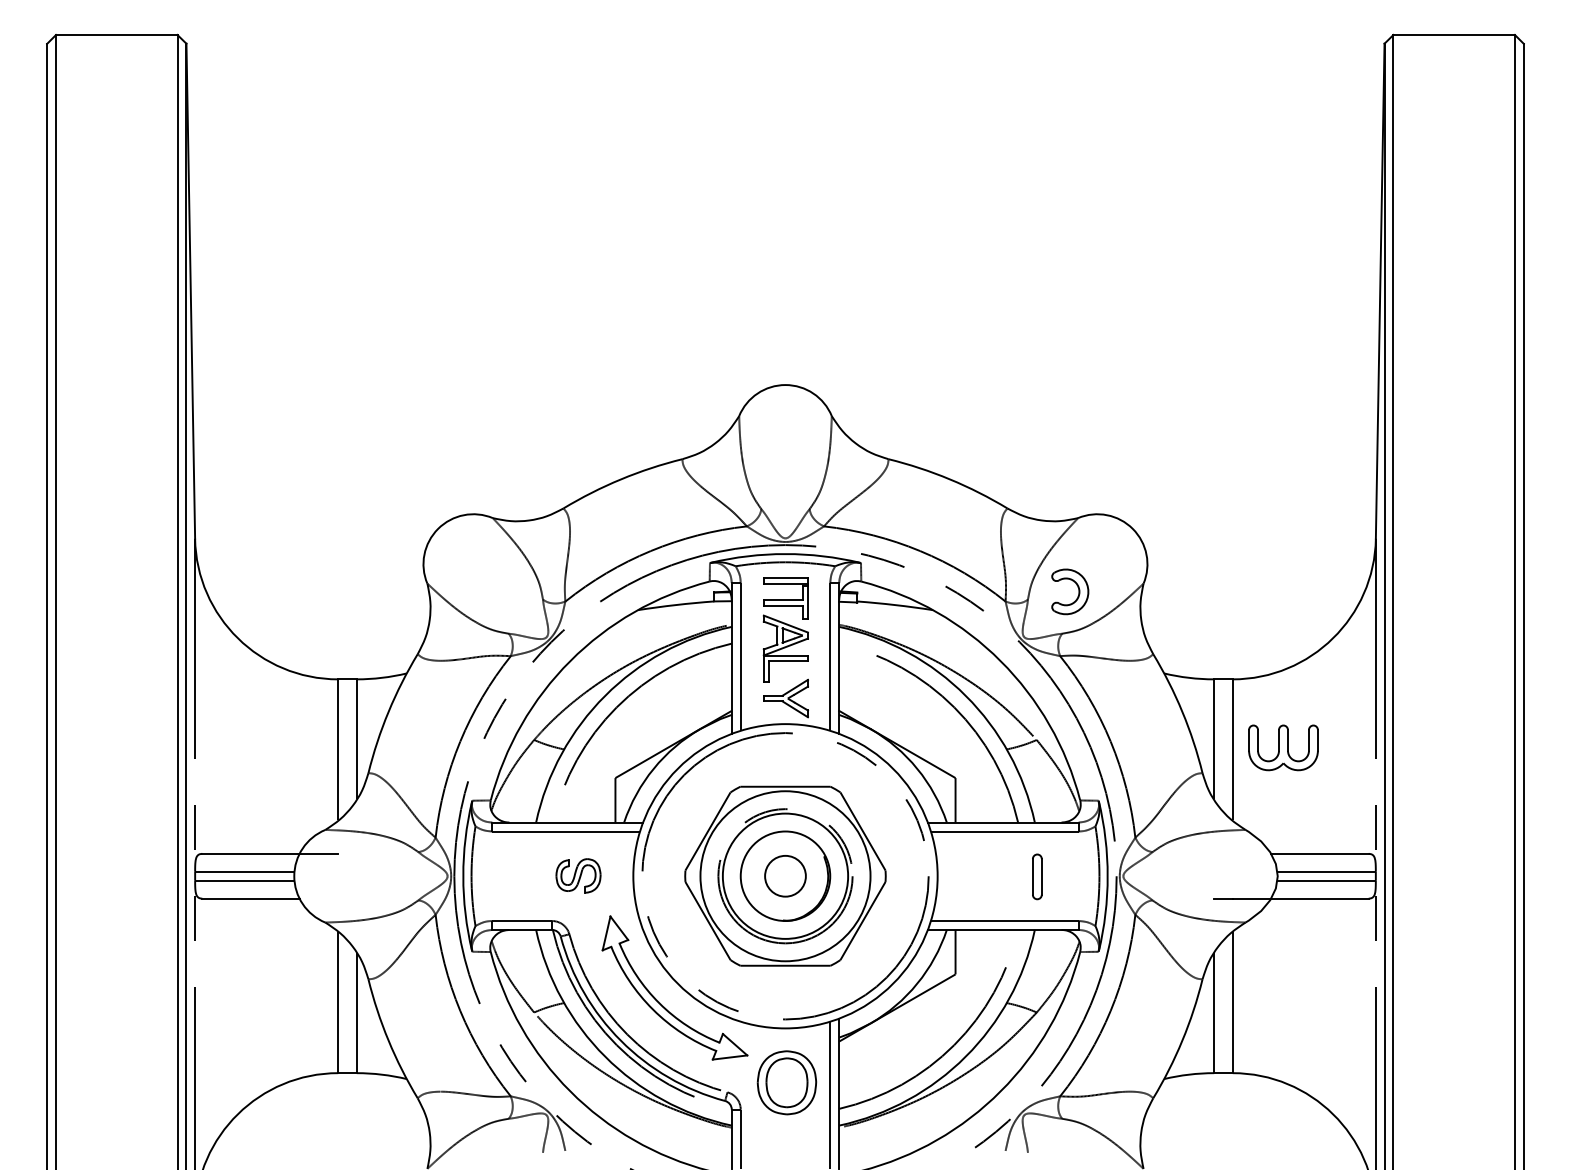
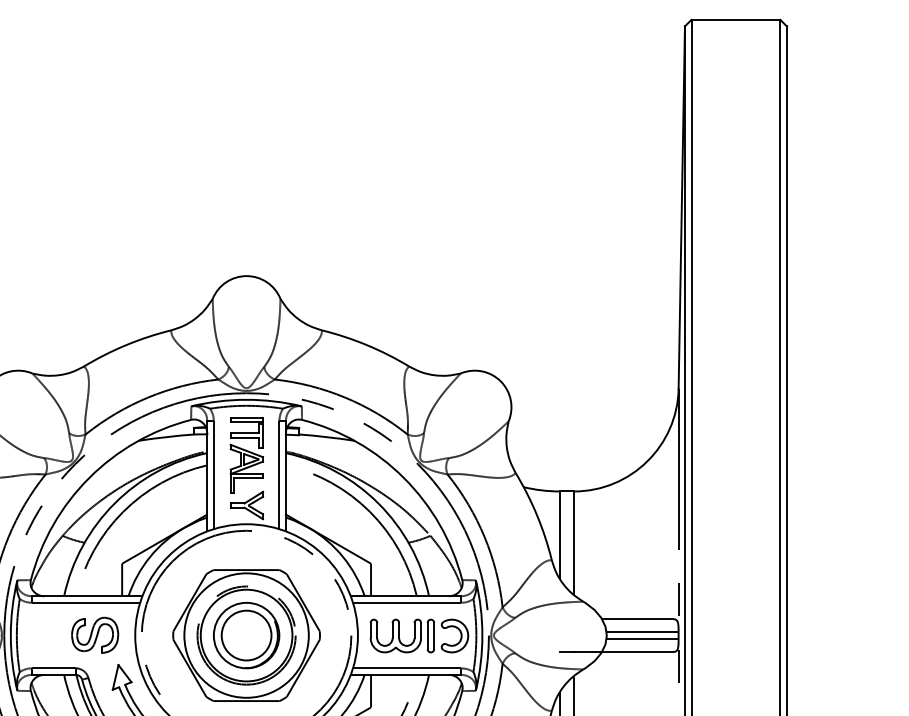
part: (1078, 591) -> (461, 635), moved
part: (1283, 747) -> (395, 635), moved
part: (578, 875) -> (95, 635), size x1.43
circle: (785, 876) -> (246, 635), size x1.67

